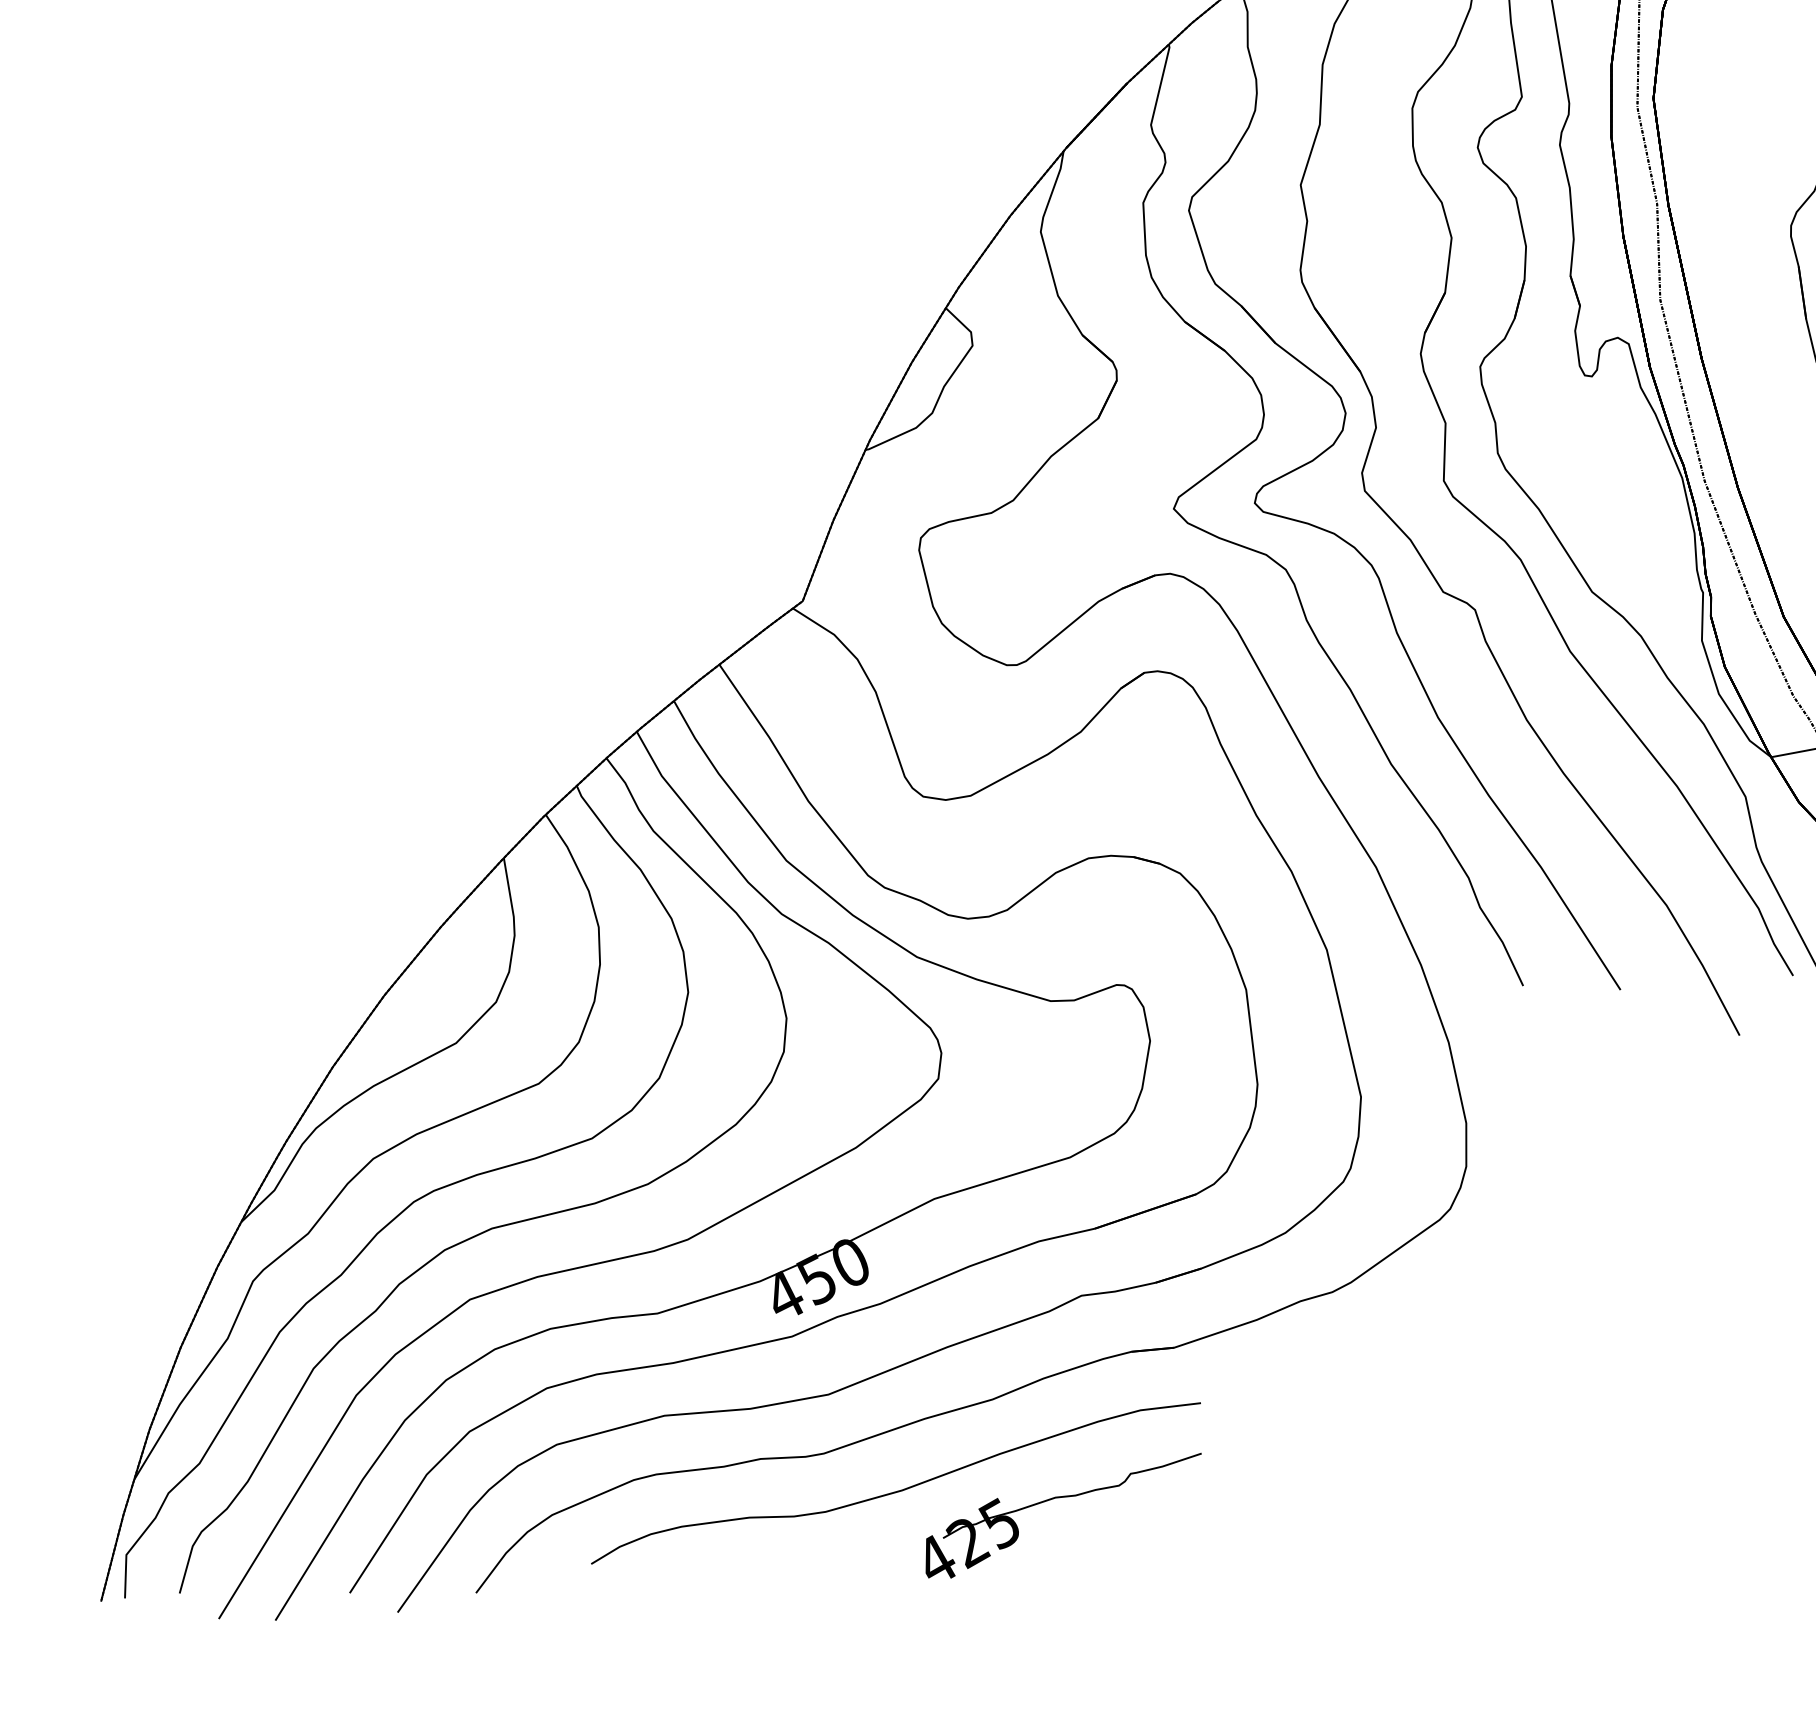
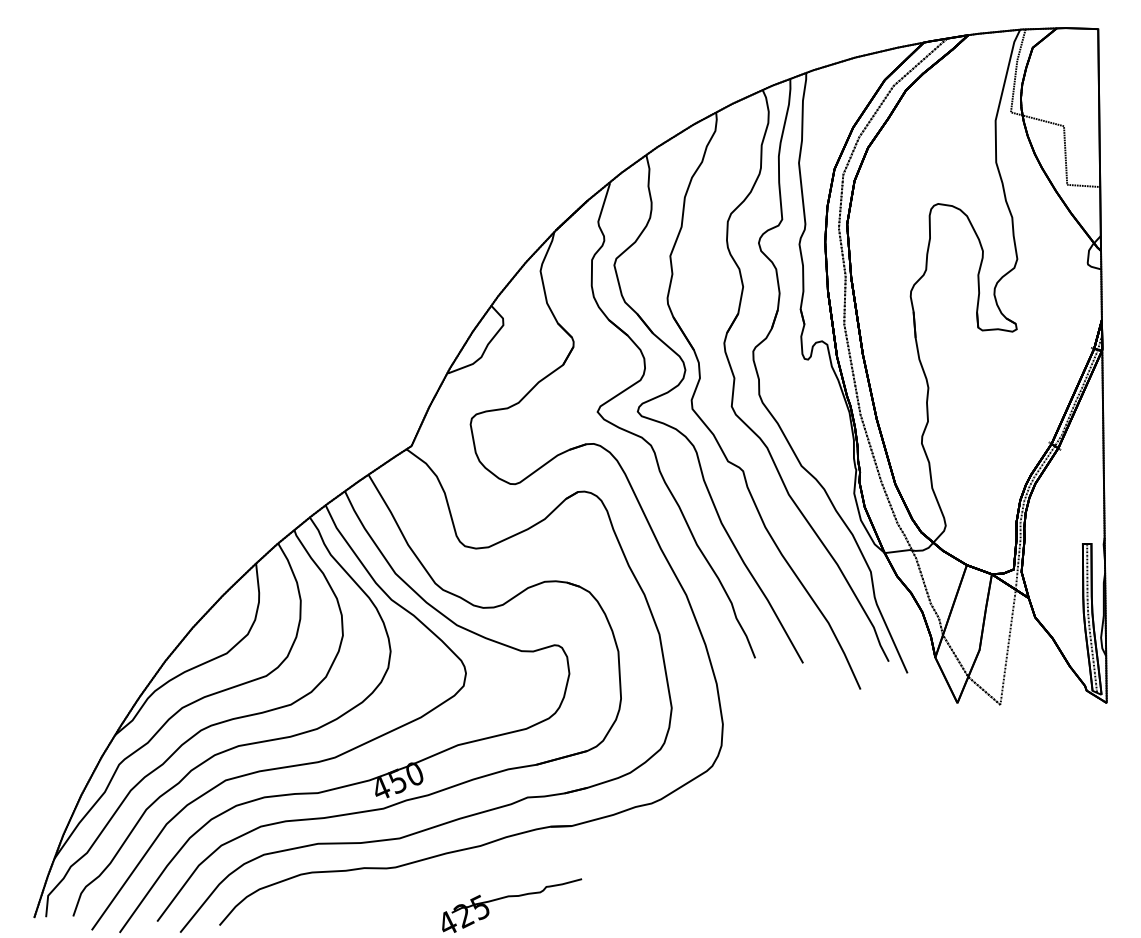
curve: (896, 1489) -> (430, 887), removed

